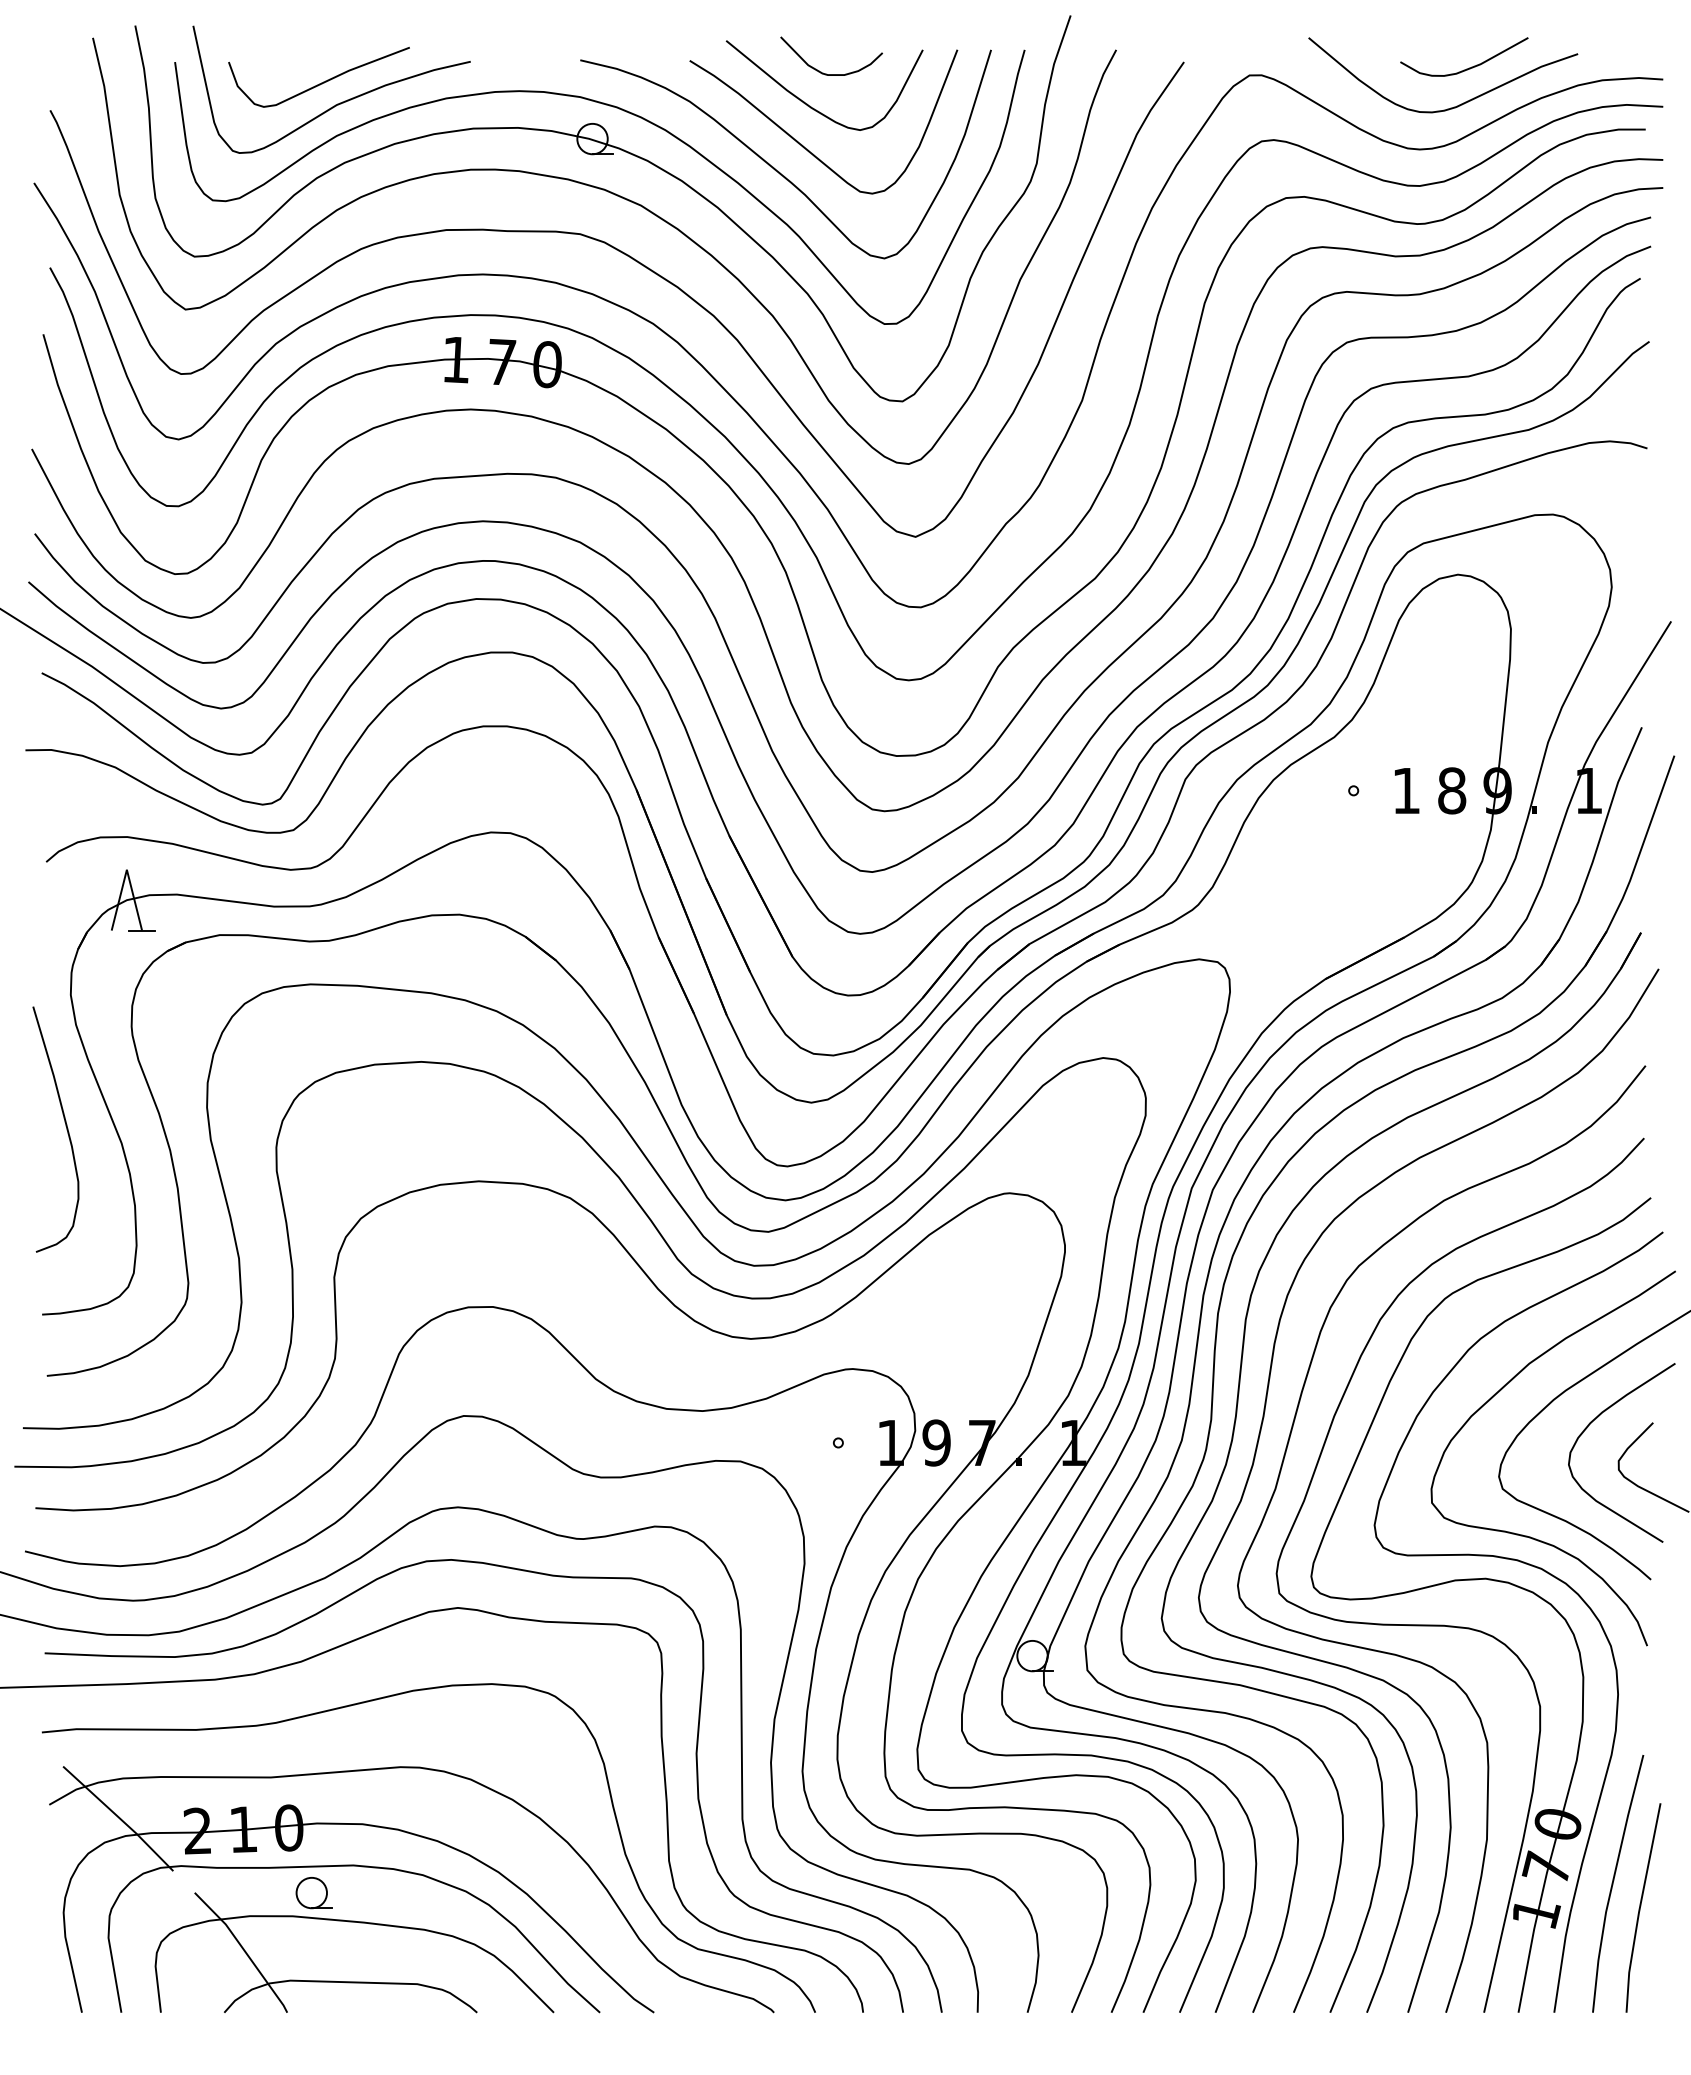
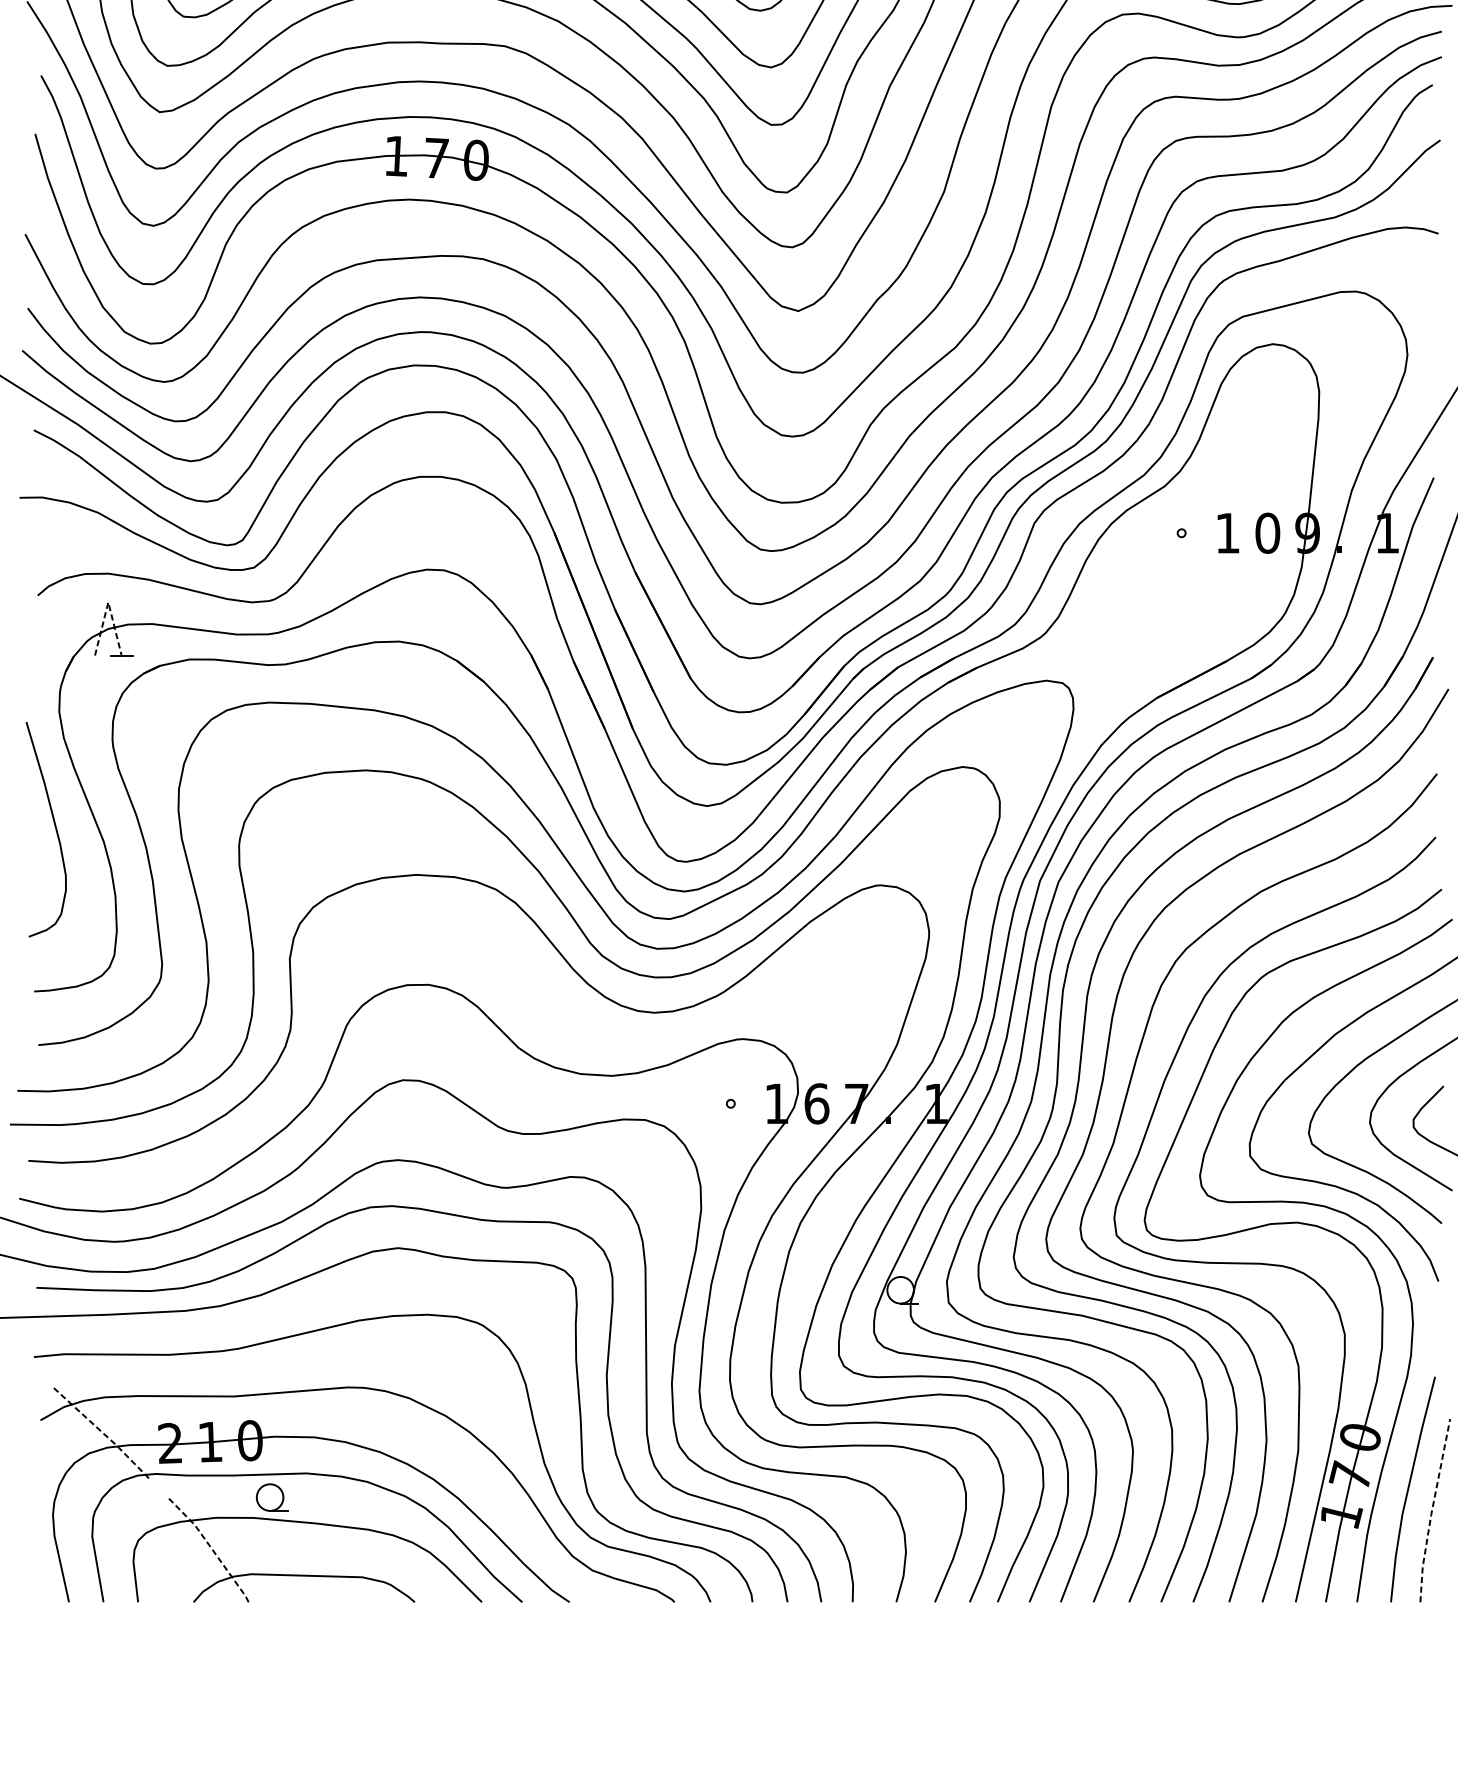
text: (1452, 790) -> (1268, 532), 8 -> 0
line: (126, 869) -> (108, 602), solid -> dashed
text: (936, 1442) -> (816, 1103), 9 -> 6
line: (119, 1818) -> (101, 1432), solid -> dashed
line: (1639, 1909) -> (1431, 1511), solid -> dashed
line: (244, 1950) -> (211, 1547), solid -> dashed

